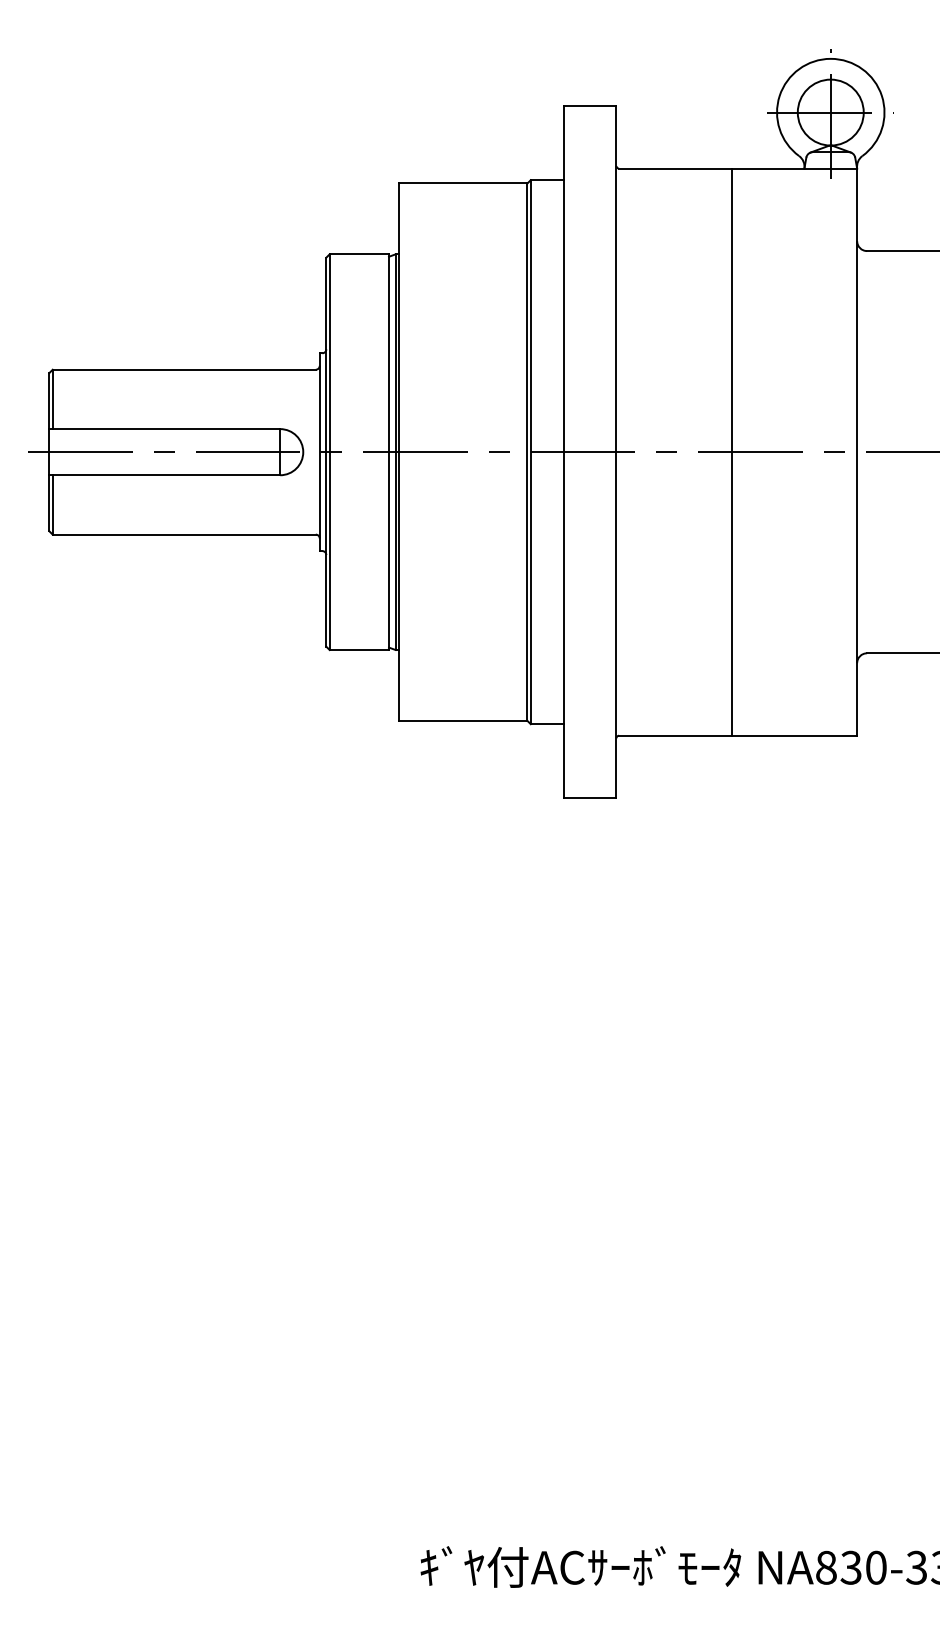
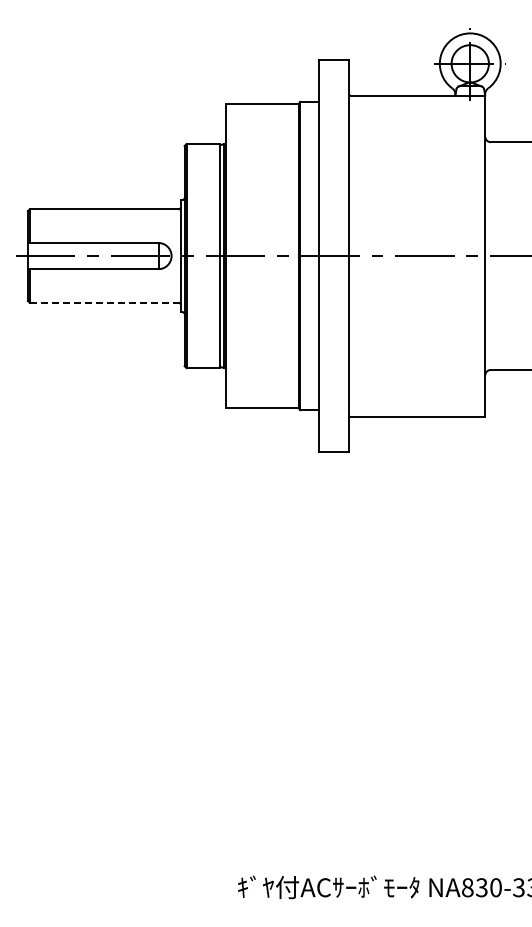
line: (732, 451) -> (414, 255), removed
line: (184, 534) -> (104, 302), solid -> dashed

